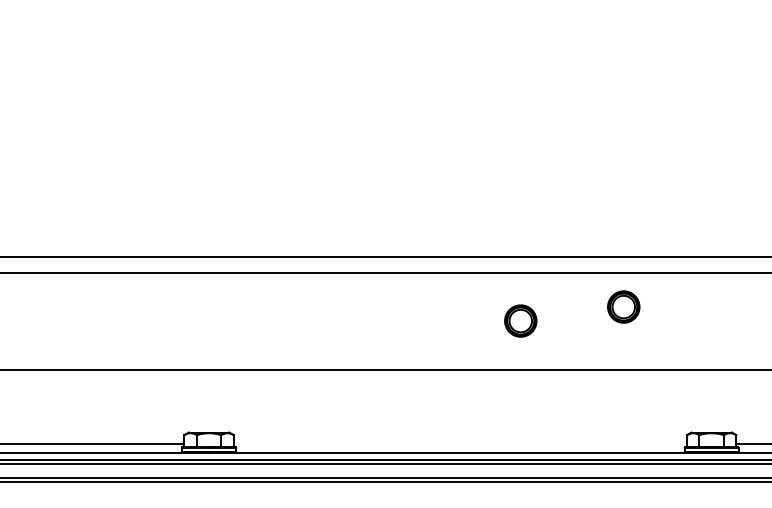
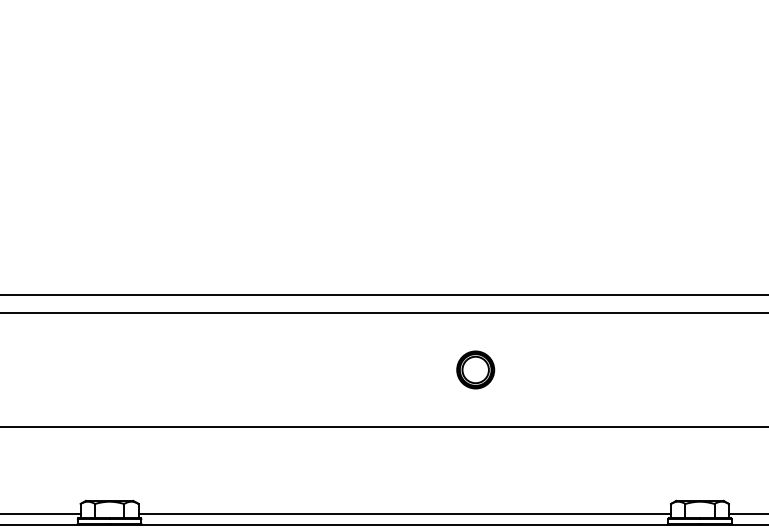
part: (623, 306) -> (596, 352), removed
line: (460, 443) -> (404, 513), added

